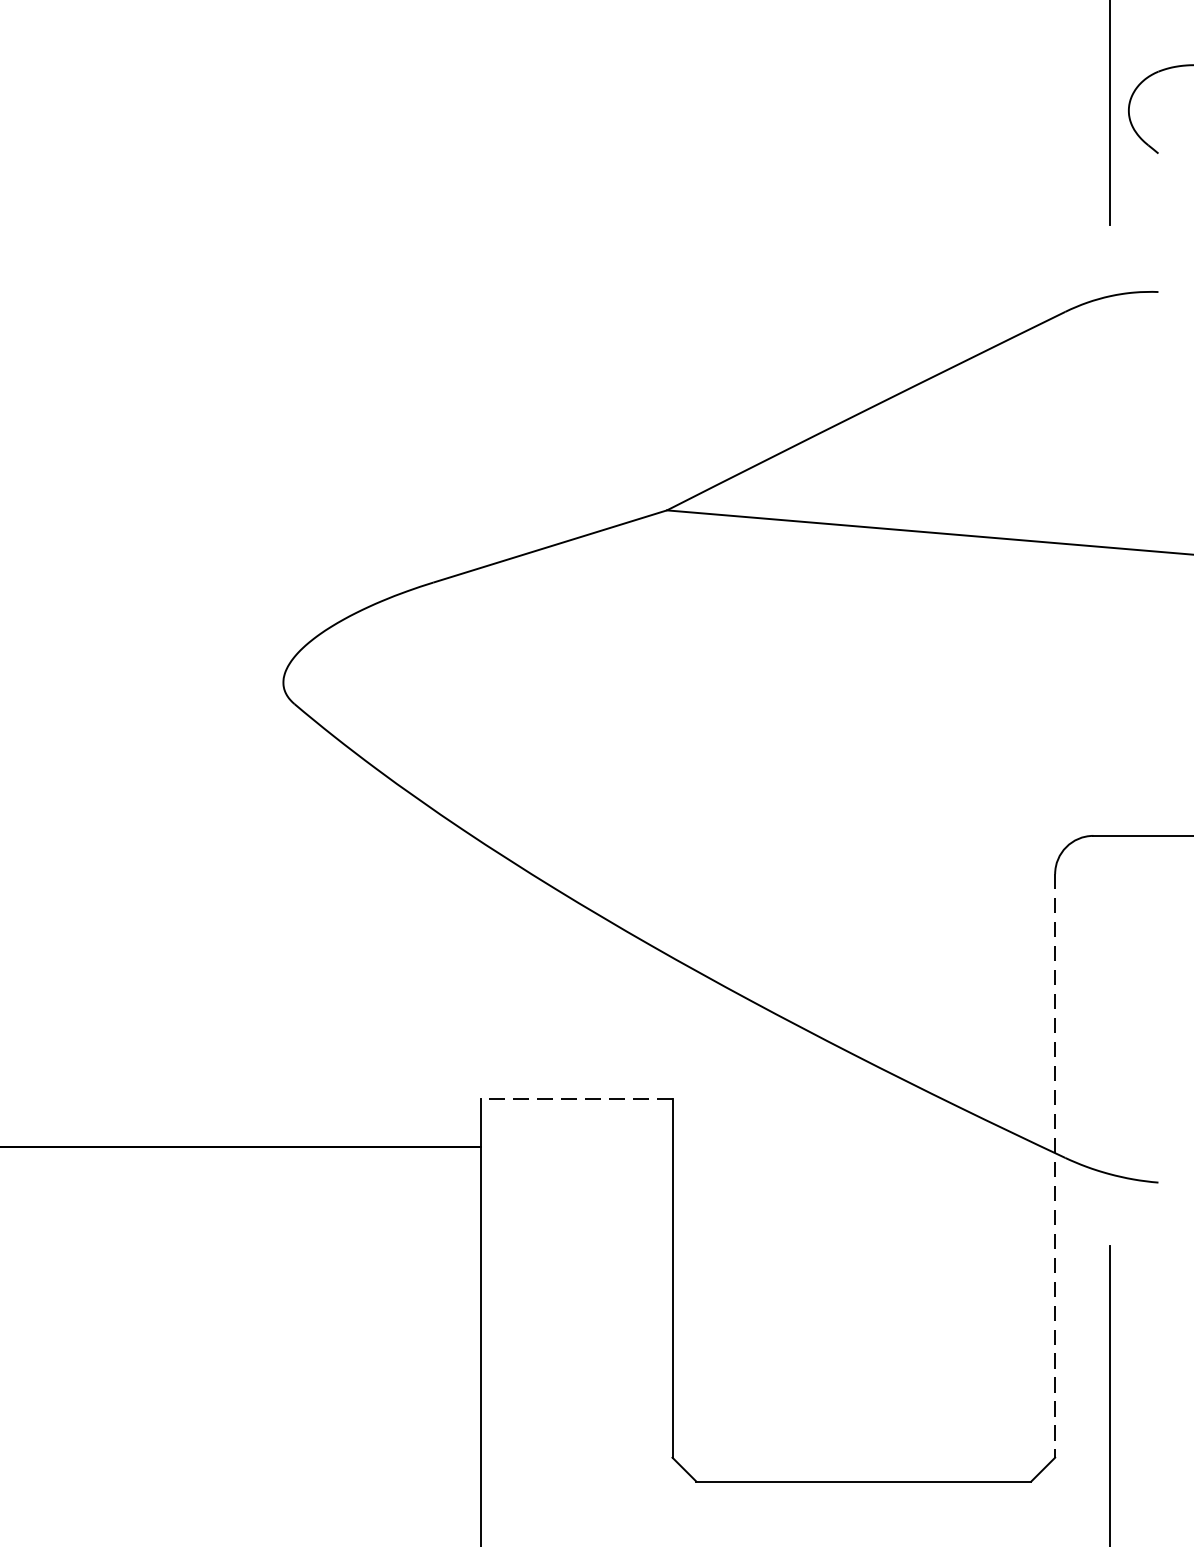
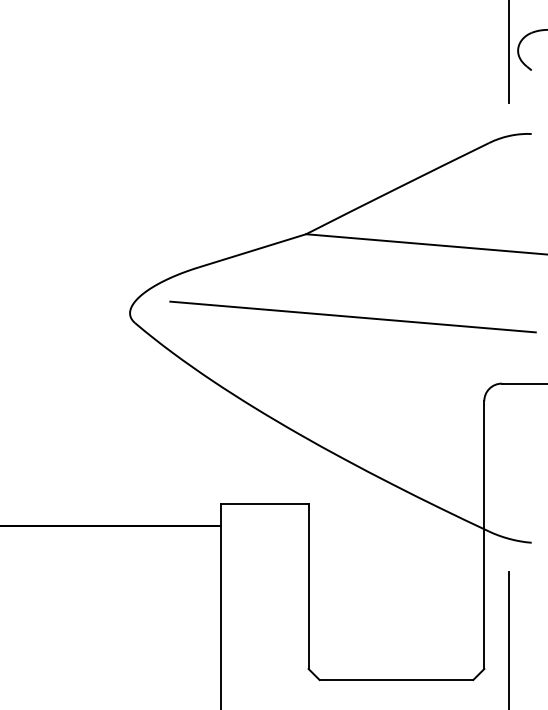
line: (768, 689) -> (352, 316), added
line: (576, 1099) -> (264, 504), dashed -> solid
line: (1055, 1166) -> (484, 535), dashed -> solid

